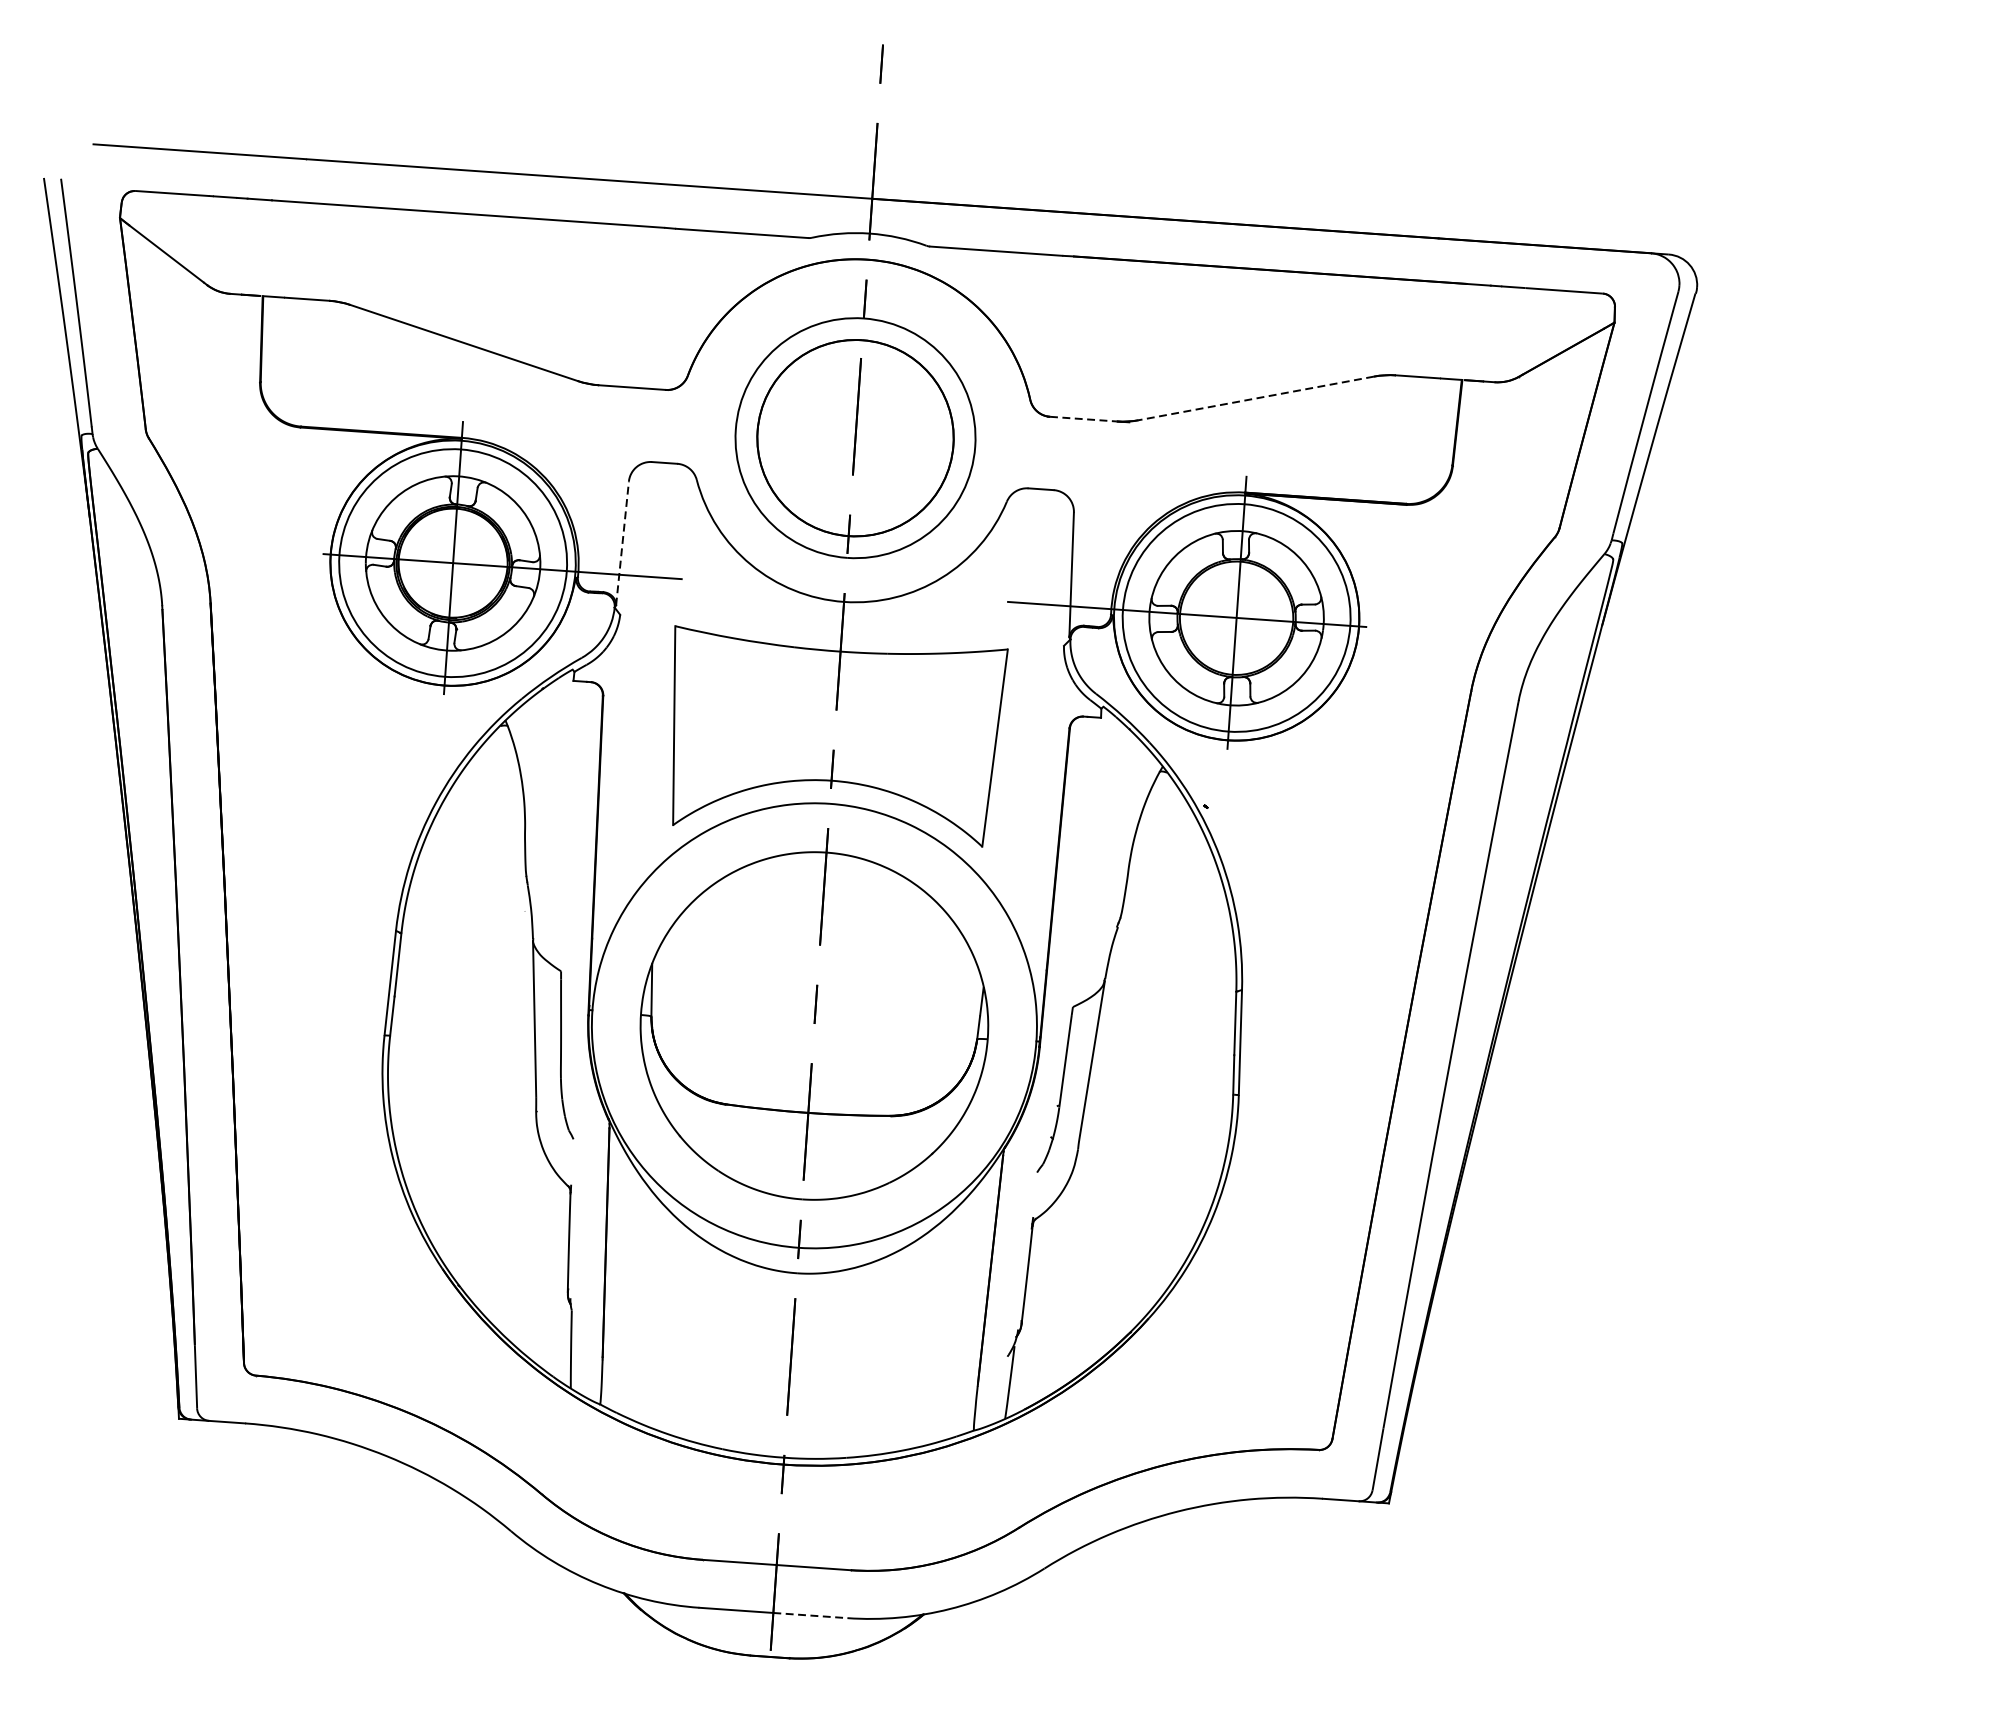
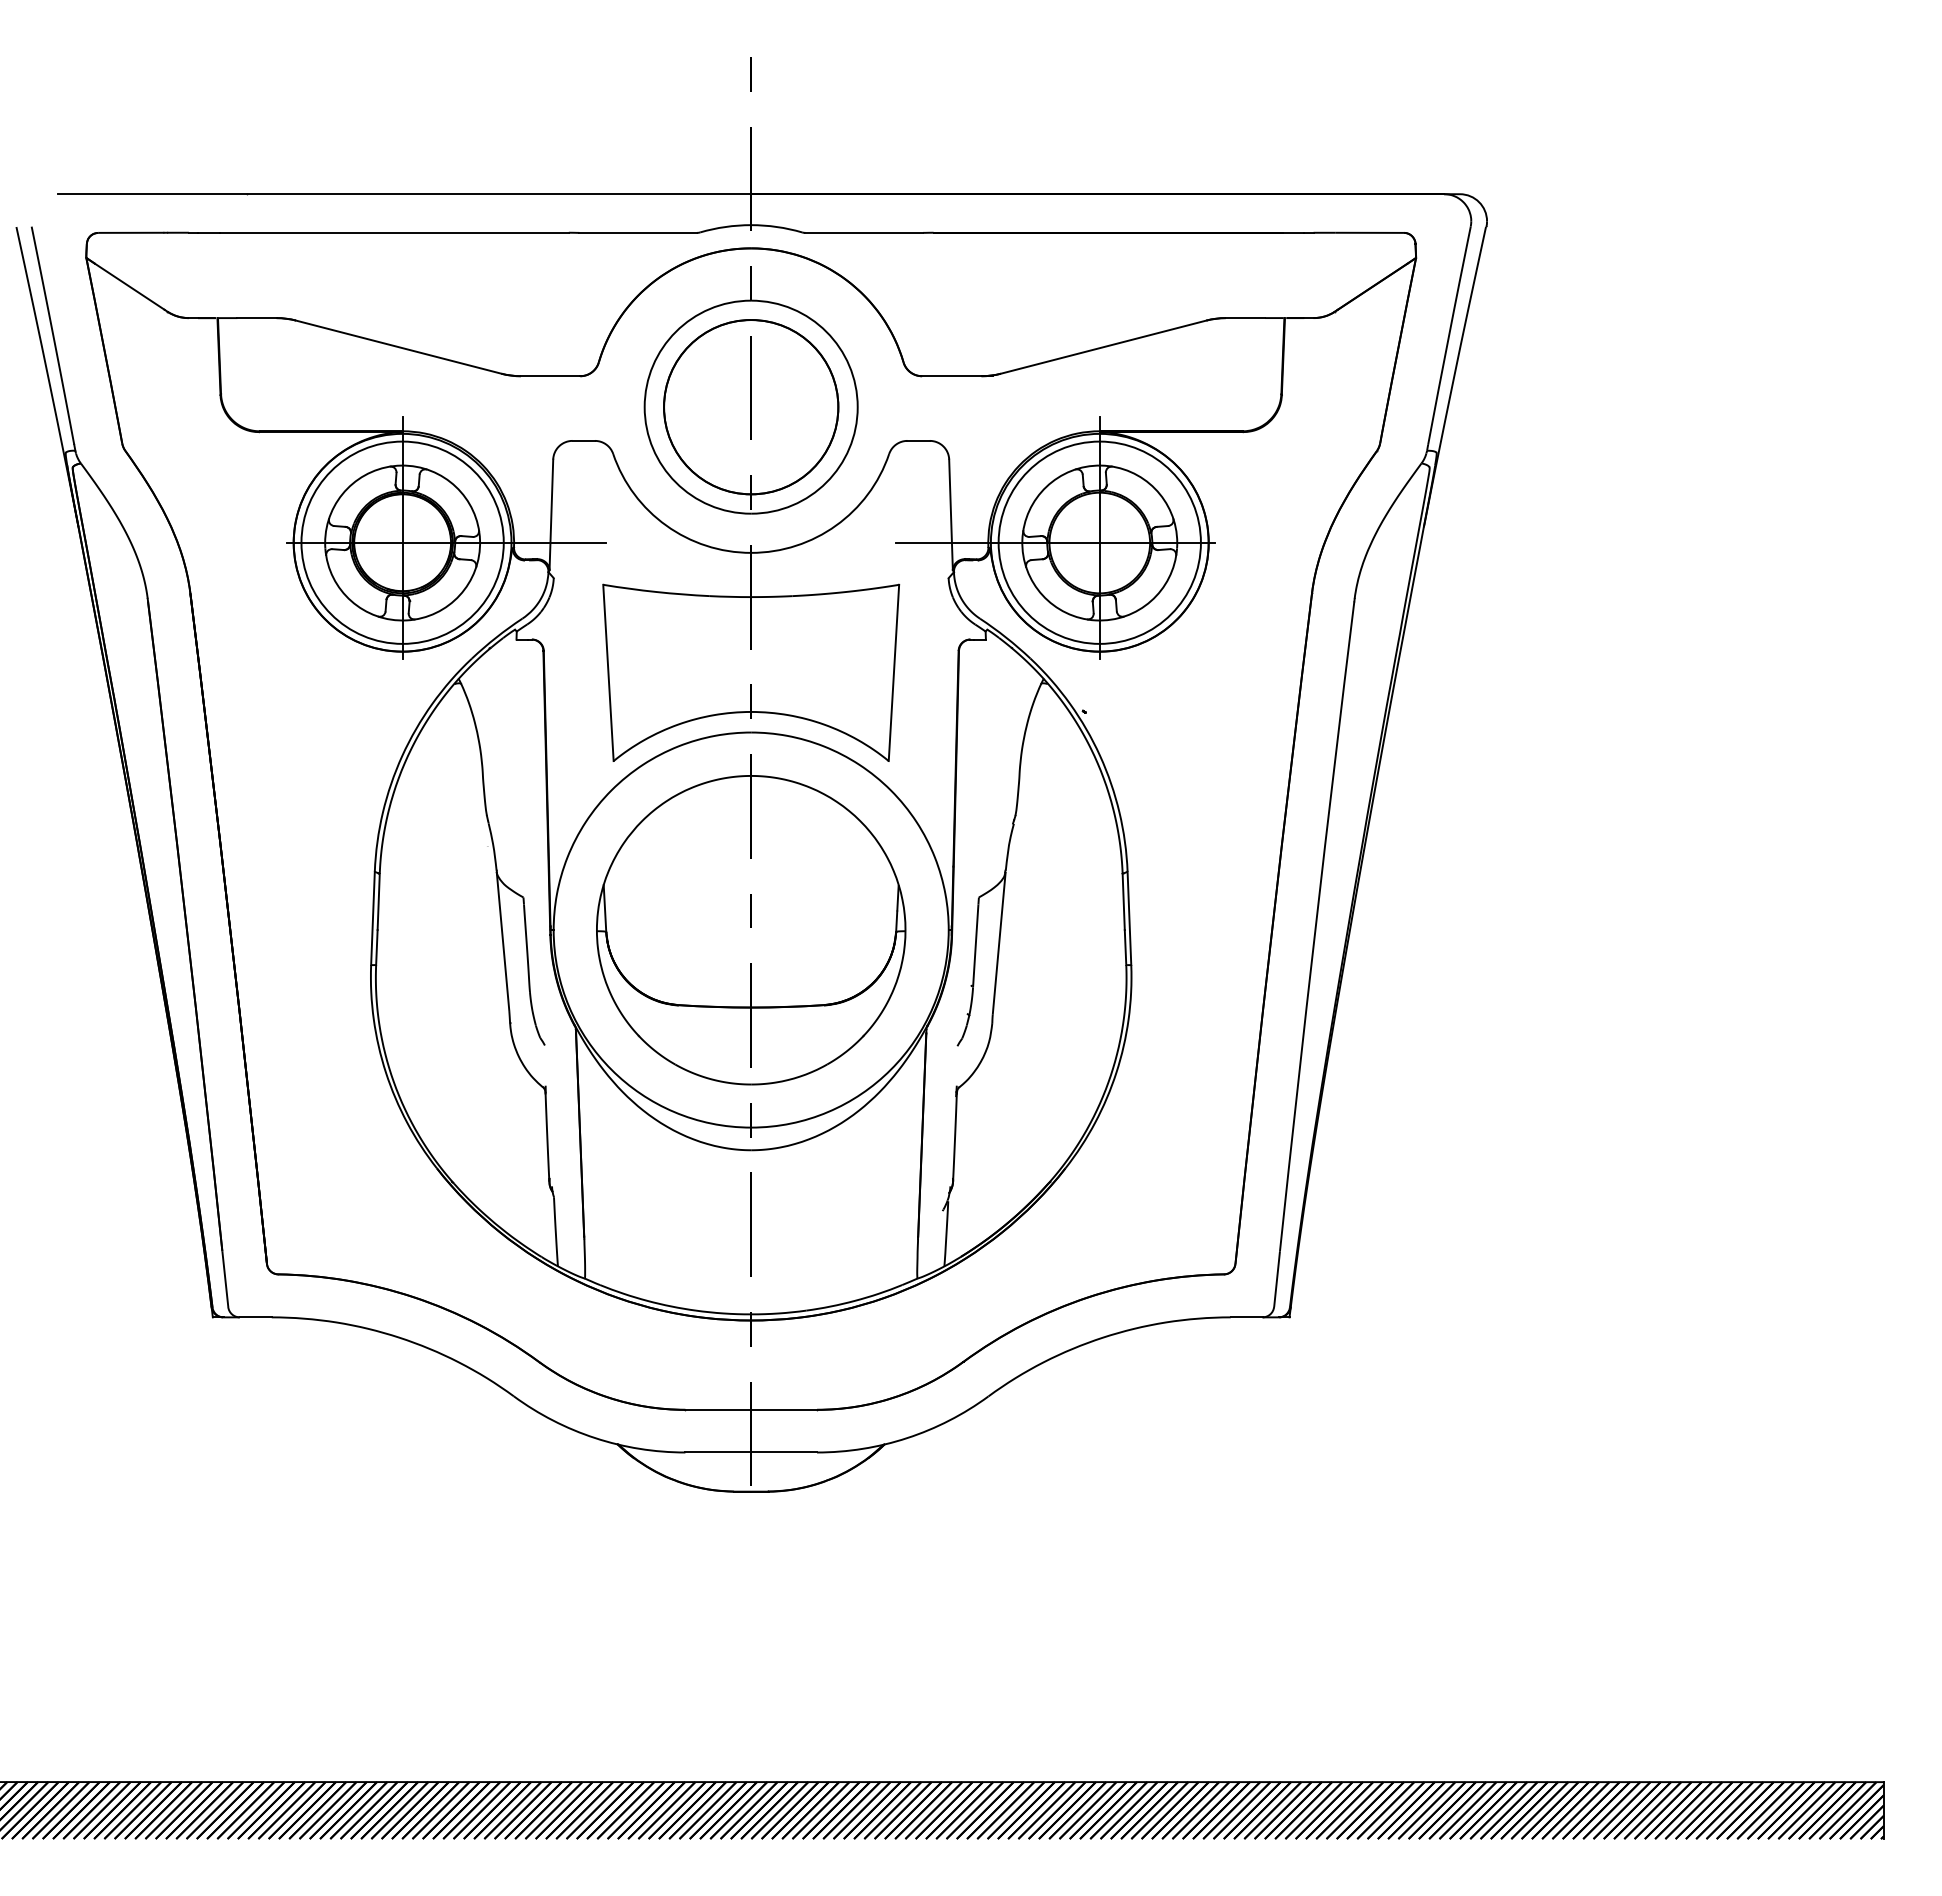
line: (1256, 398) -> (1103, 347), dashed -> solid
line: (1083, 419) -> (951, 376), dashed -> solid
line: (622, 543) -> (551, 514), dashed -> solid
line: (810, 1615) -> (784, 1452), dashed -> solid

